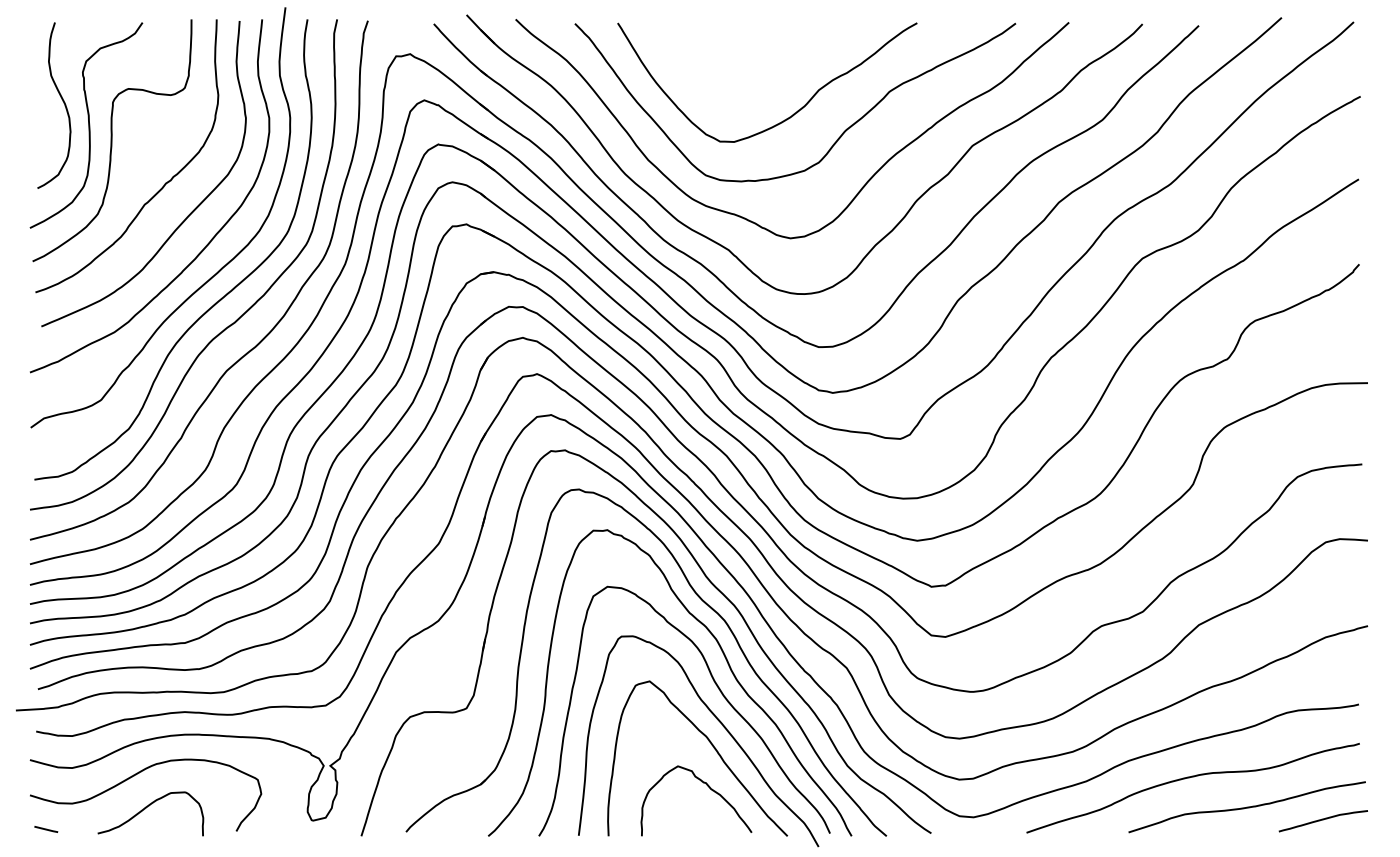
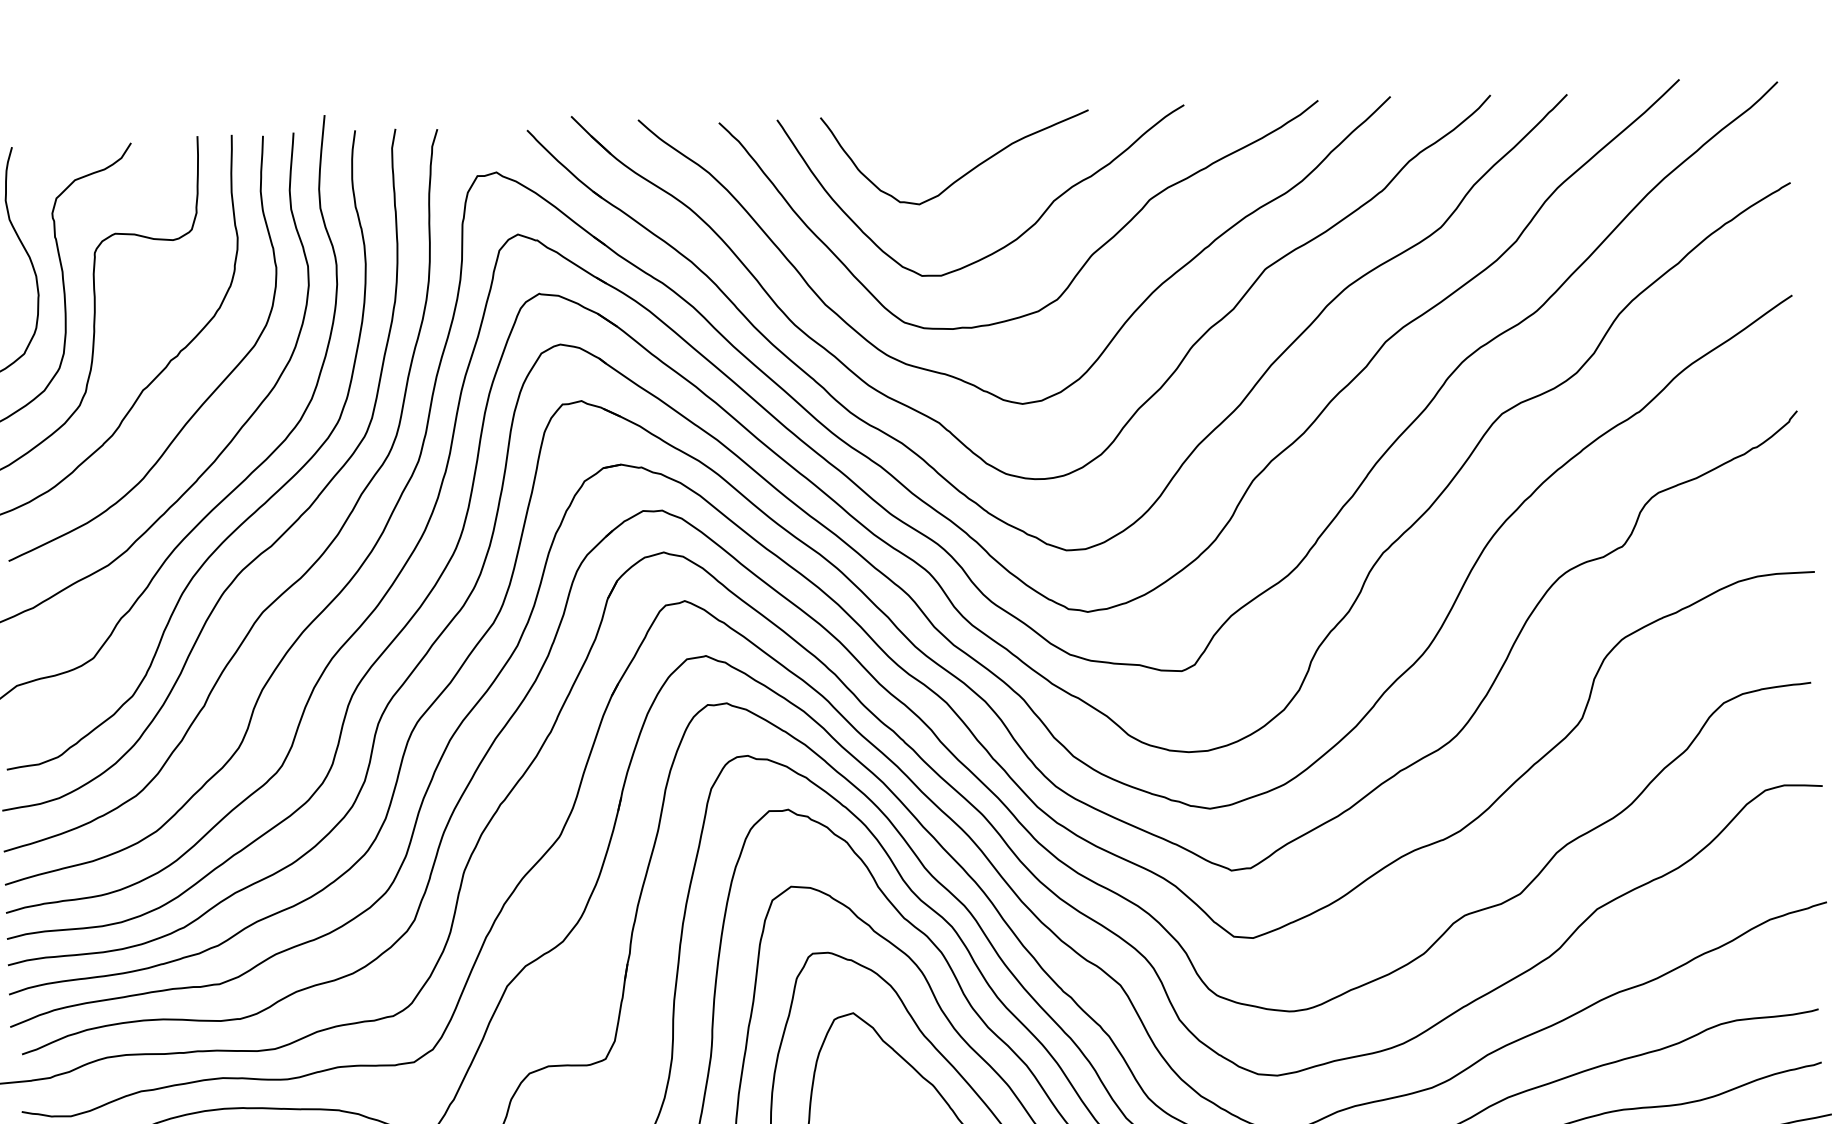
curve: (755, 66) -> (966, 172), added

